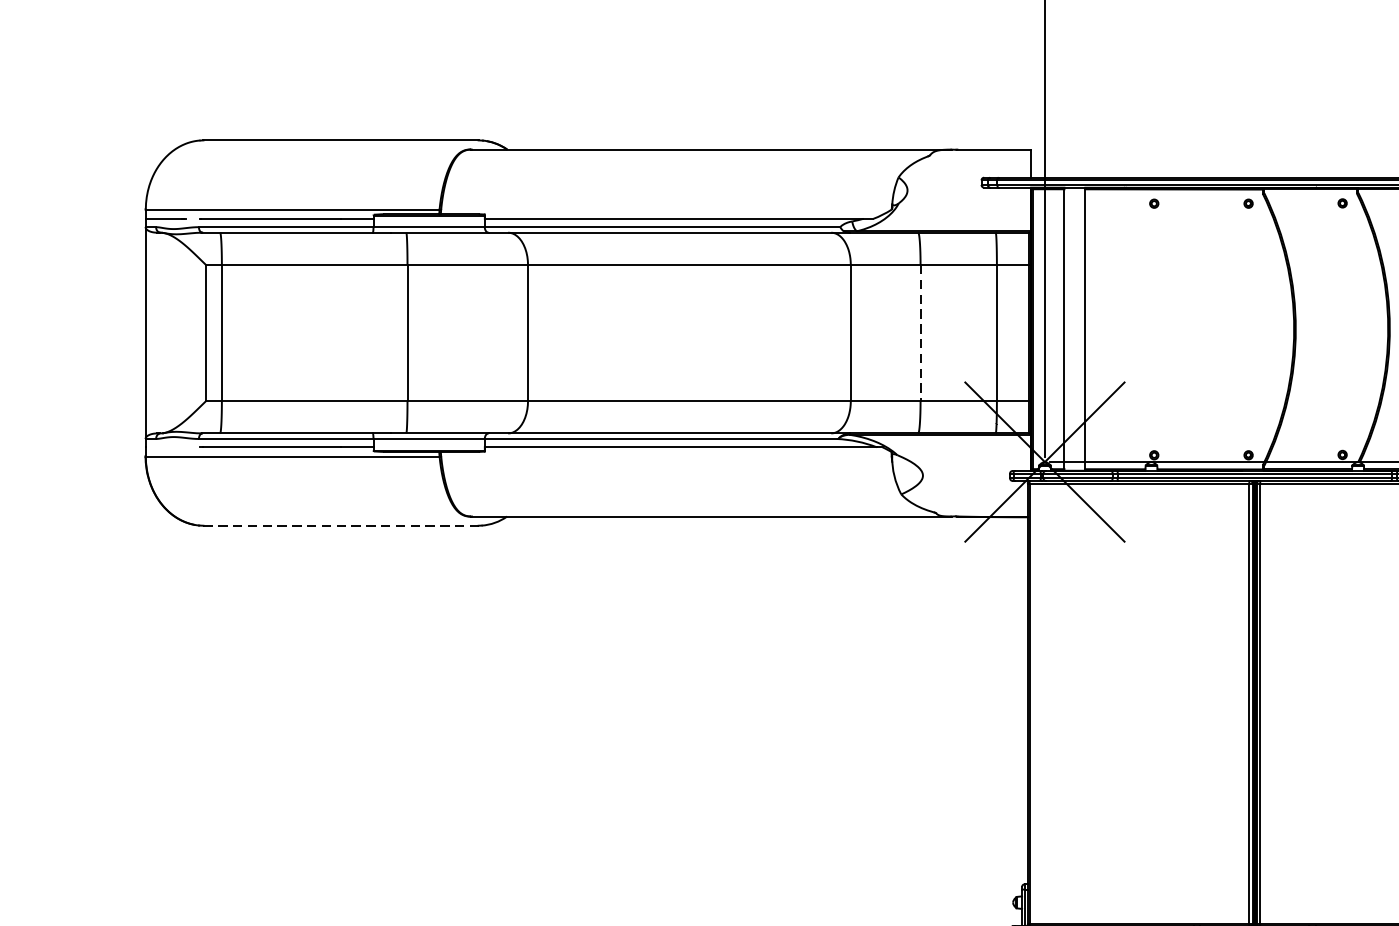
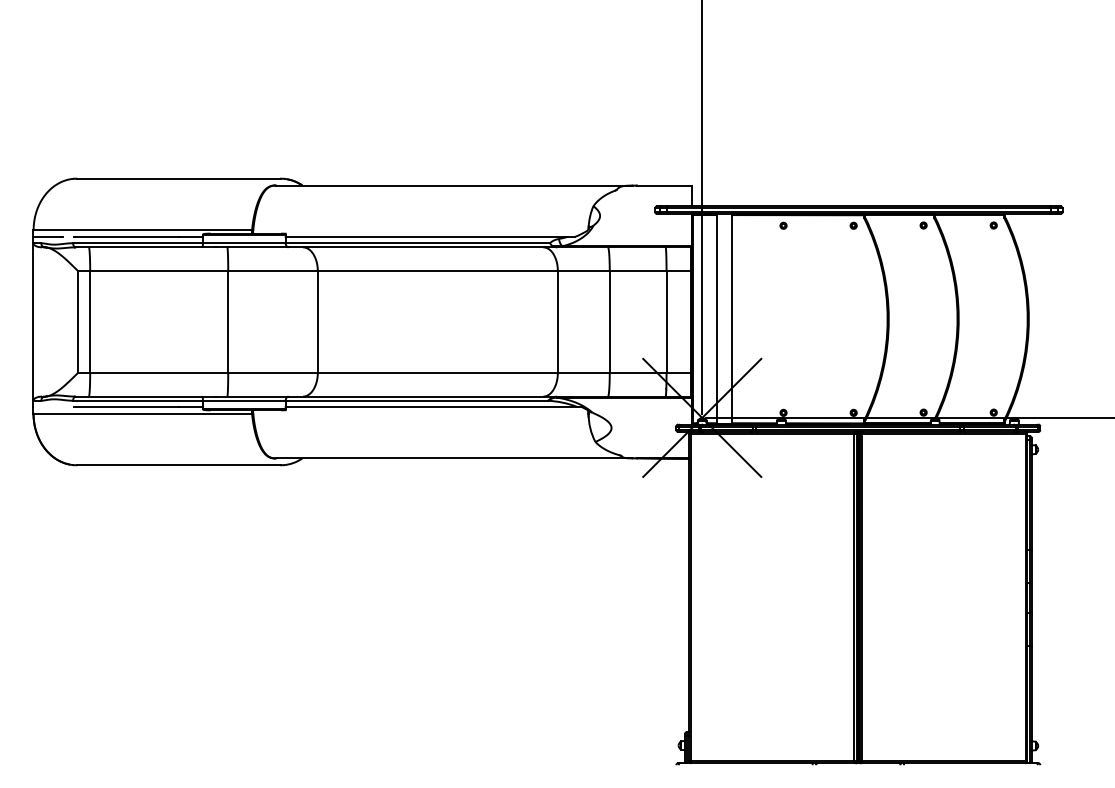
line: (920, 332) -> (609, 321), dashed -> solid
line: (341, 526) -> (179, 465), dashed -> solid

